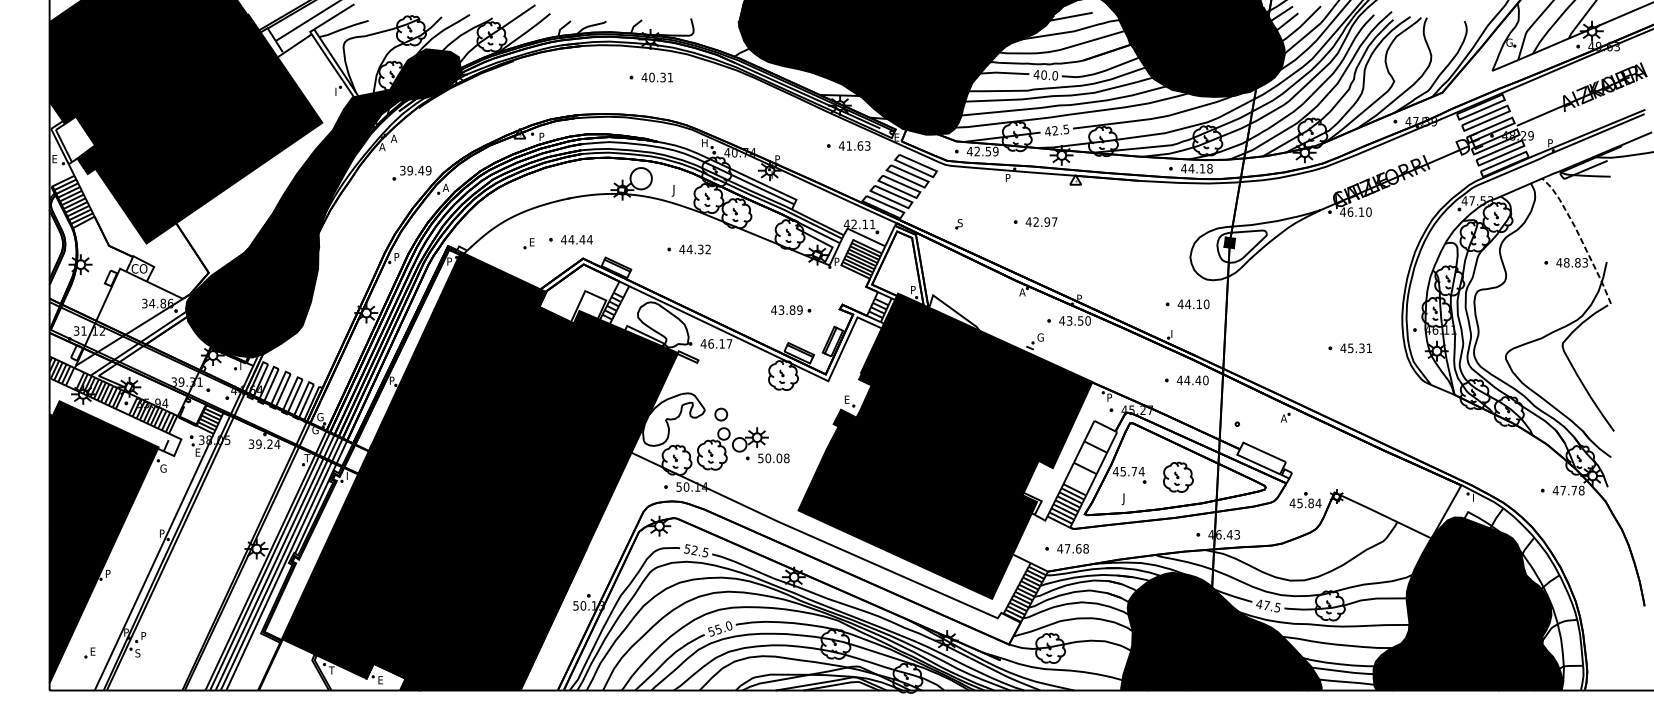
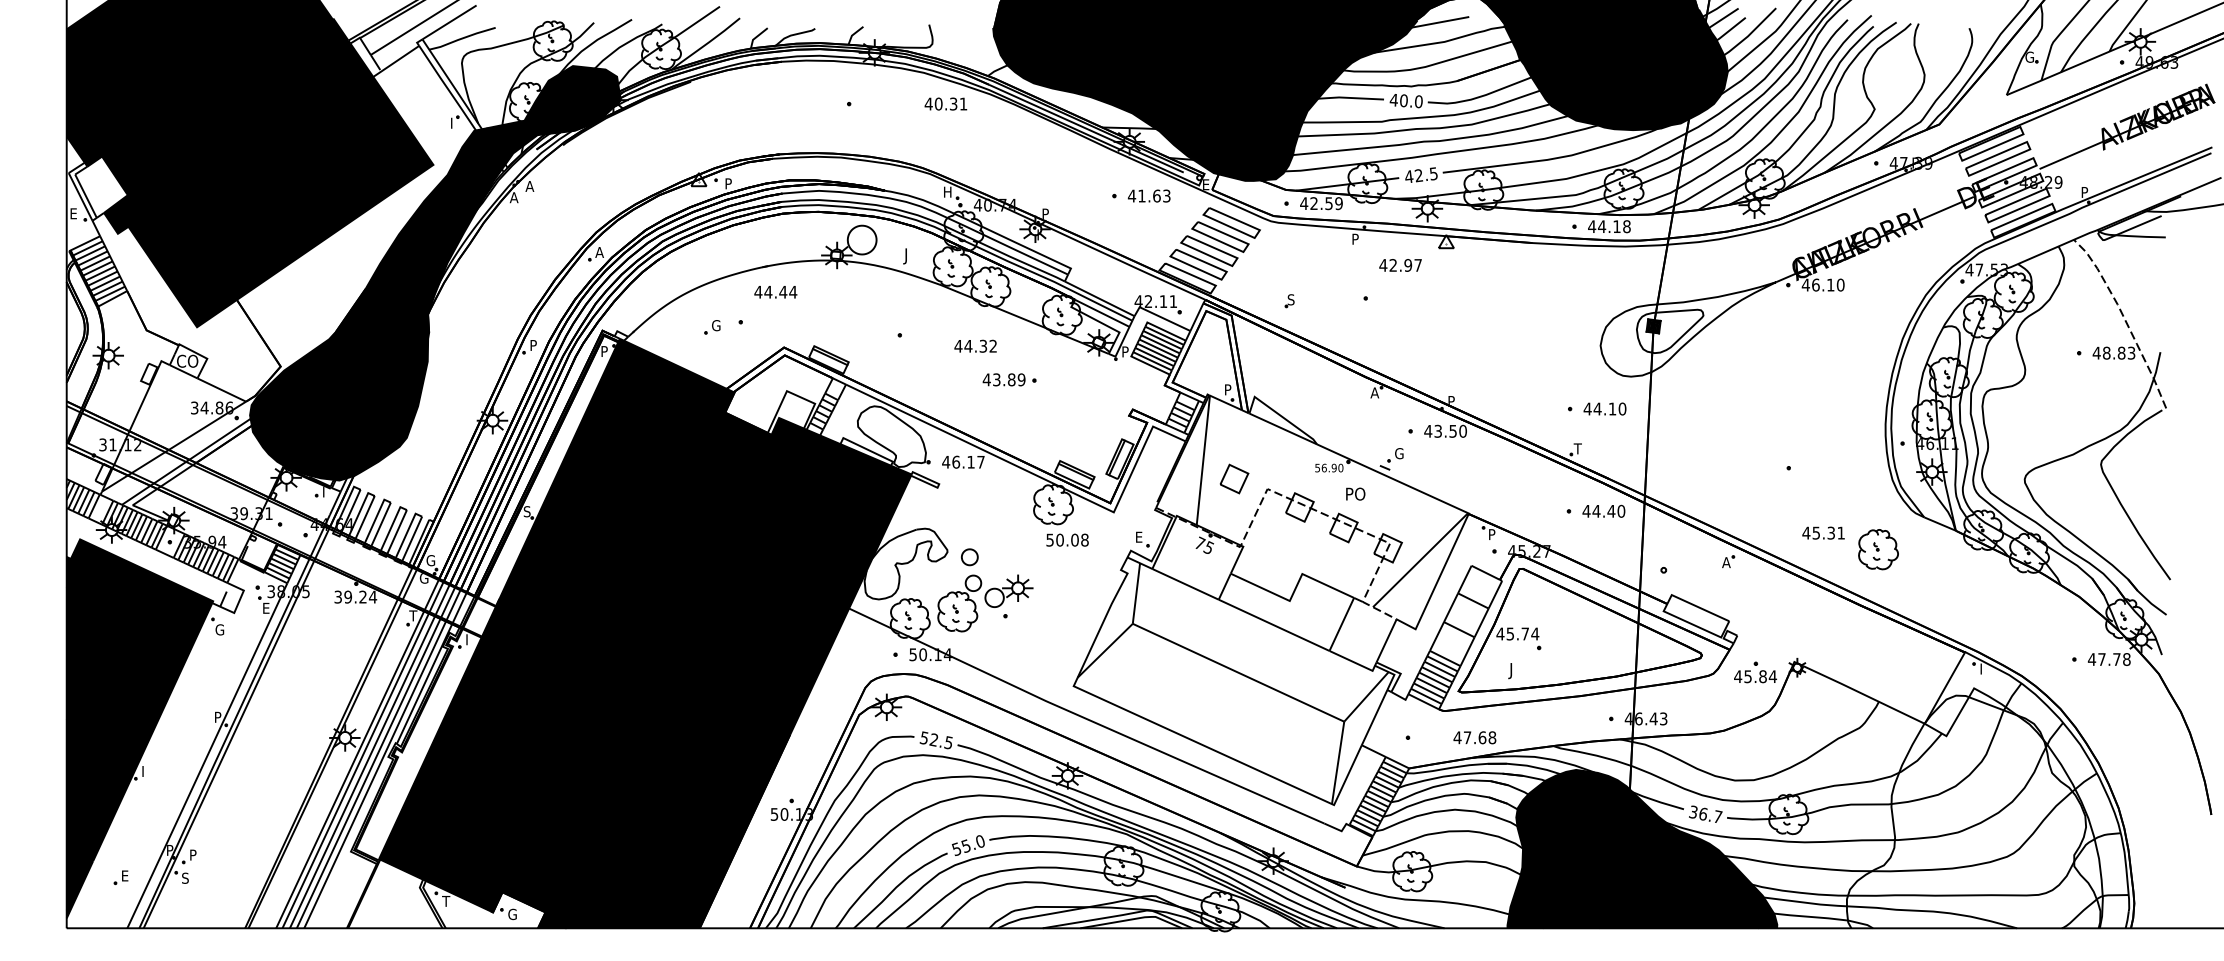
text: (657, 77) -> (945, 103), moved
part: (412, 173) -> (554, 232), removed
text: (1041, 222) -> (1400, 265), moved
text: (576, 239) -> (775, 292), moved
text: (532, 242) -> (716, 325), E -> G
text: (694, 248) -> (975, 345), moved
part: (790, 309) -> (1009, 379), moved
text: (1173, 333) -> (1577, 448), I -> T
text: (1356, 347) -> (1823, 532), moved
text: (391, 380) -> (526, 511), P -> S
fill: (944, 446) -> (1270, 600), removed
text: (773, 457) -> (1067, 539), moved
part: (1178, 477) -> (1878, 549), moved
text: (1072, 548) -> (1474, 737), moved
text: (108, 572) -> (145, 769), P -> I
fill: (1467, 603) -> (1973, 811), removed
text: (1268, 605) -> (1705, 814), 47.5 -> 36.7
text: (381, 680) -> (512, 914), E -> G

